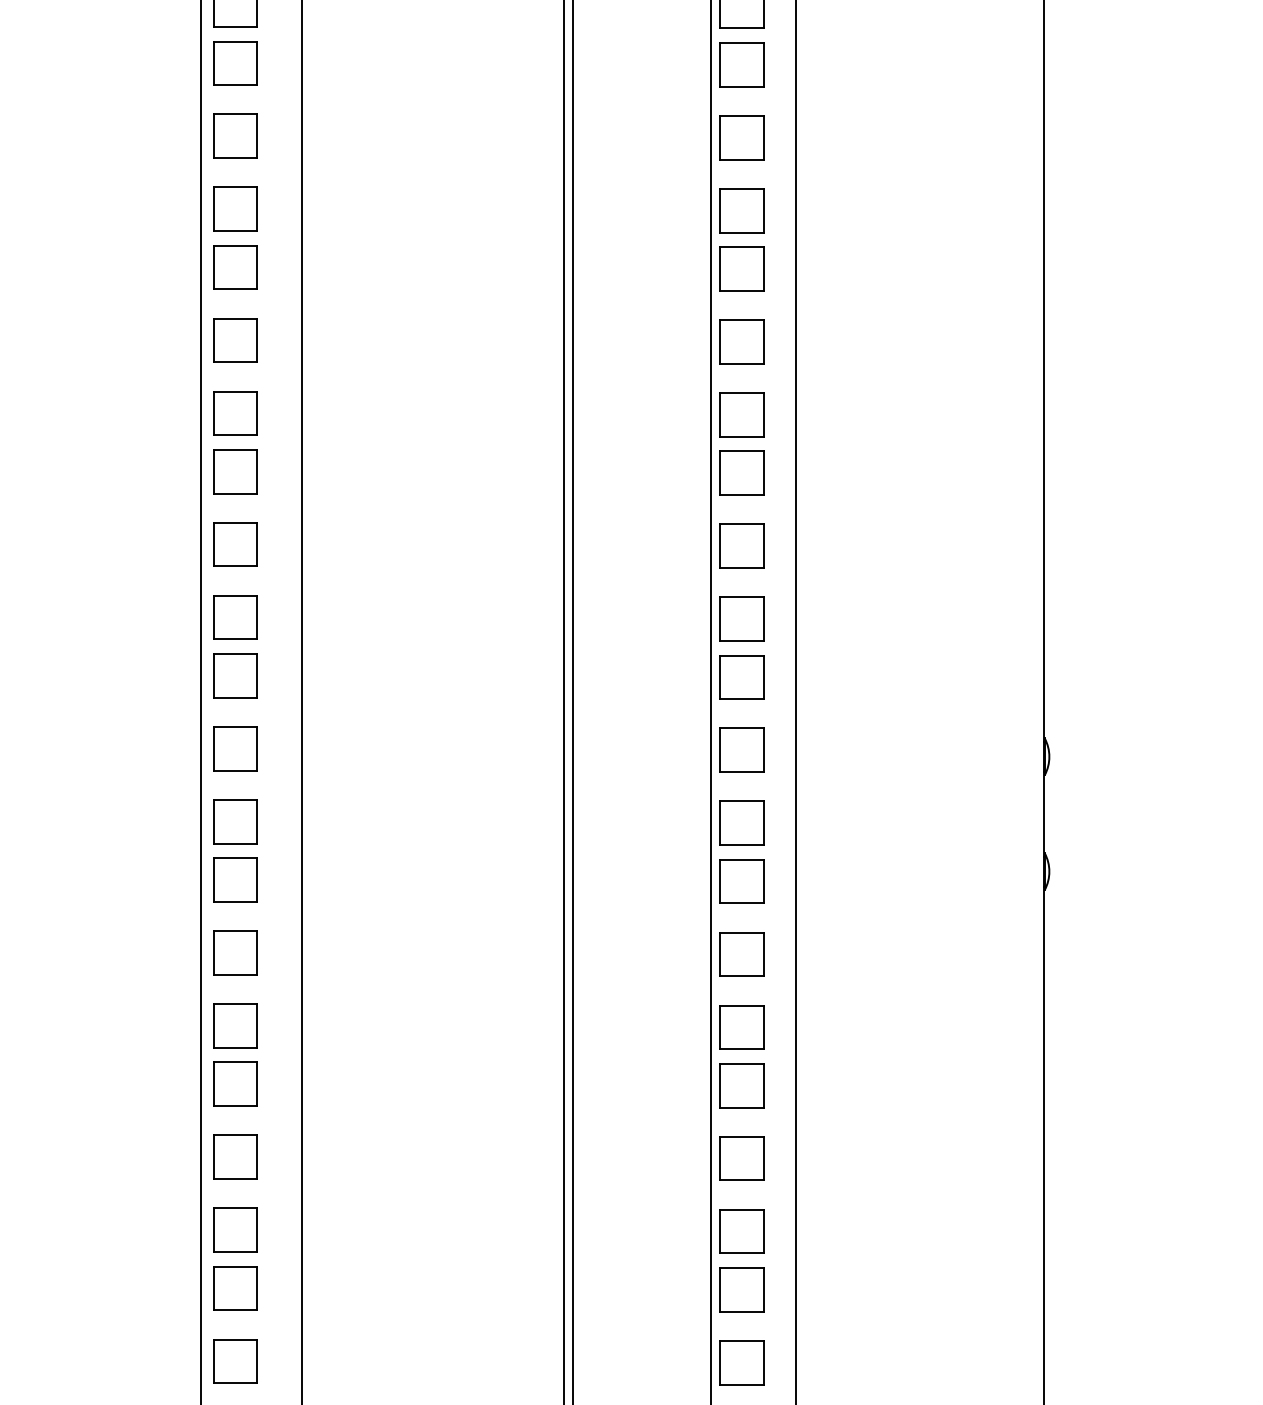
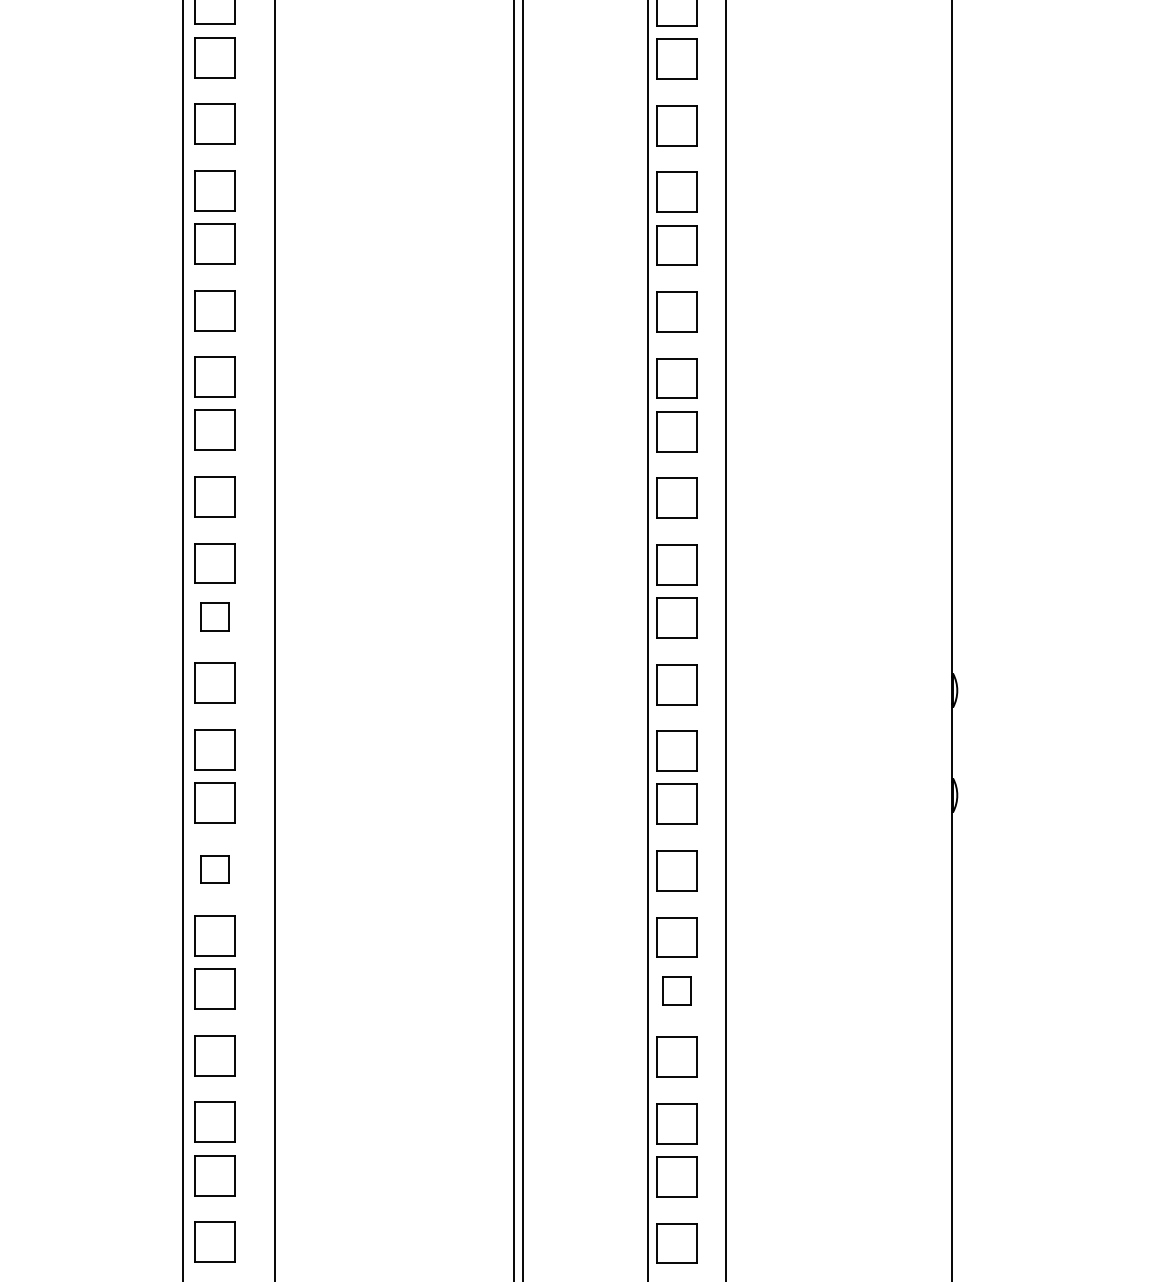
part: (235, 675) -> (214, 616), size x0.7
part: (235, 952) -> (214, 869), size x0.7
part: (741, 1085) -> (676, 990), size x0.7

